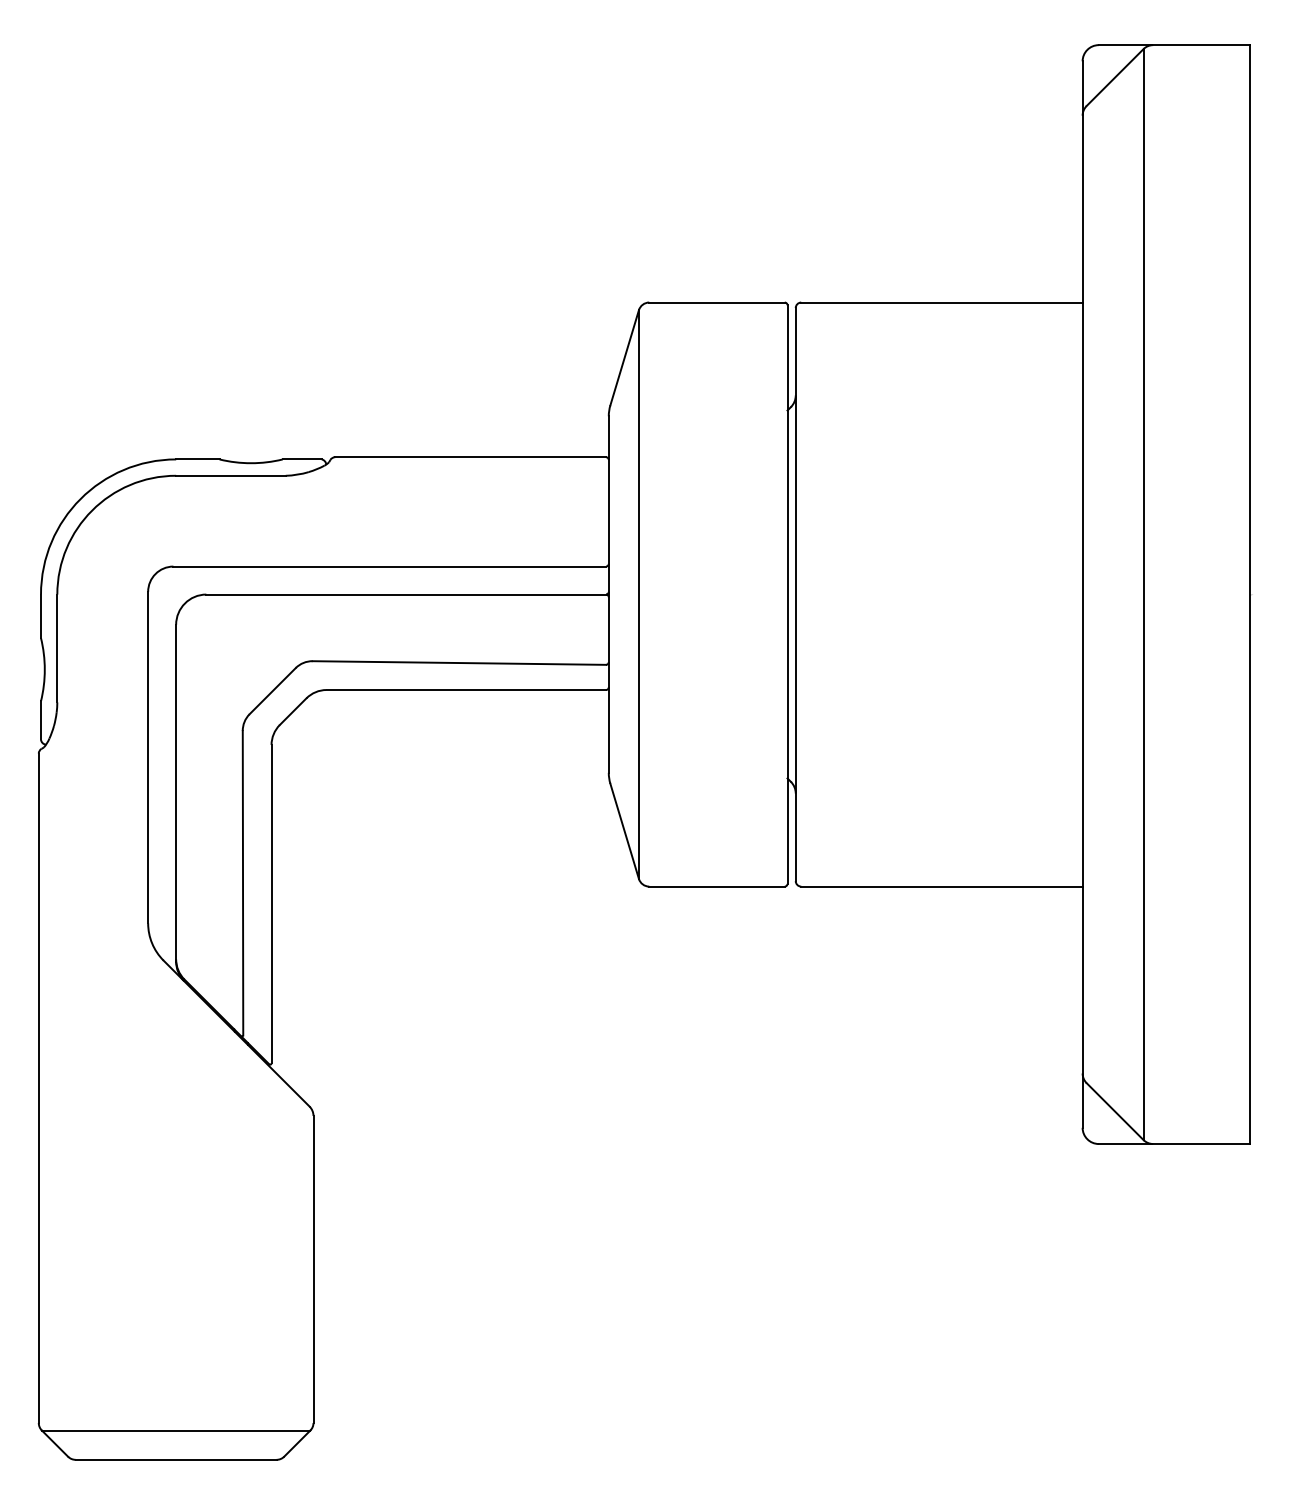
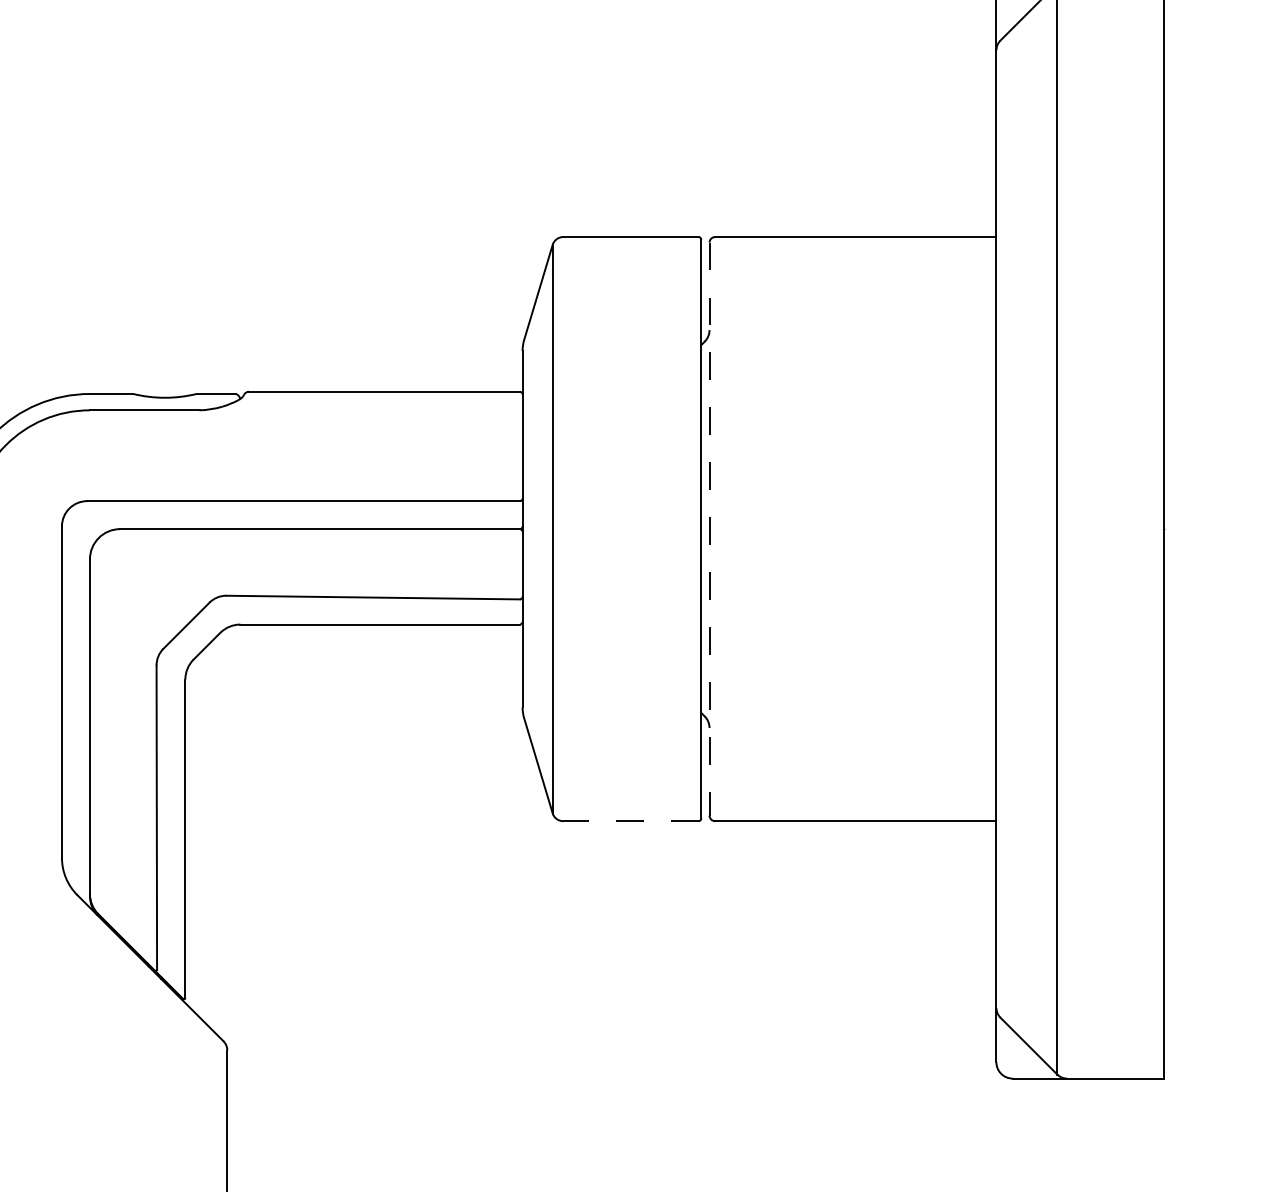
line: (795, 594) -> (709, 529), solid -> dashed
line: (717, 886) -> (631, 821), solid -> dashed

